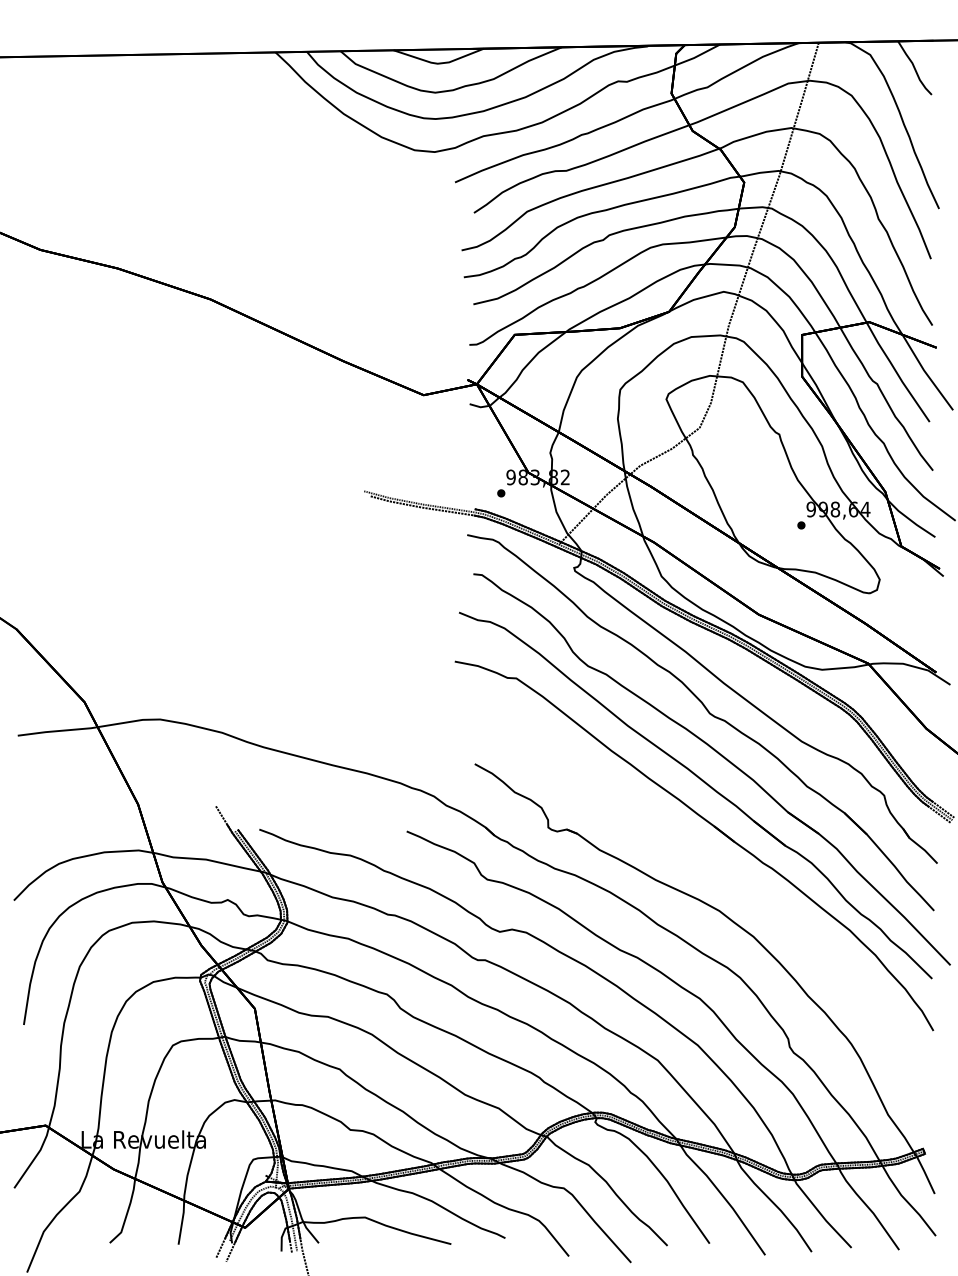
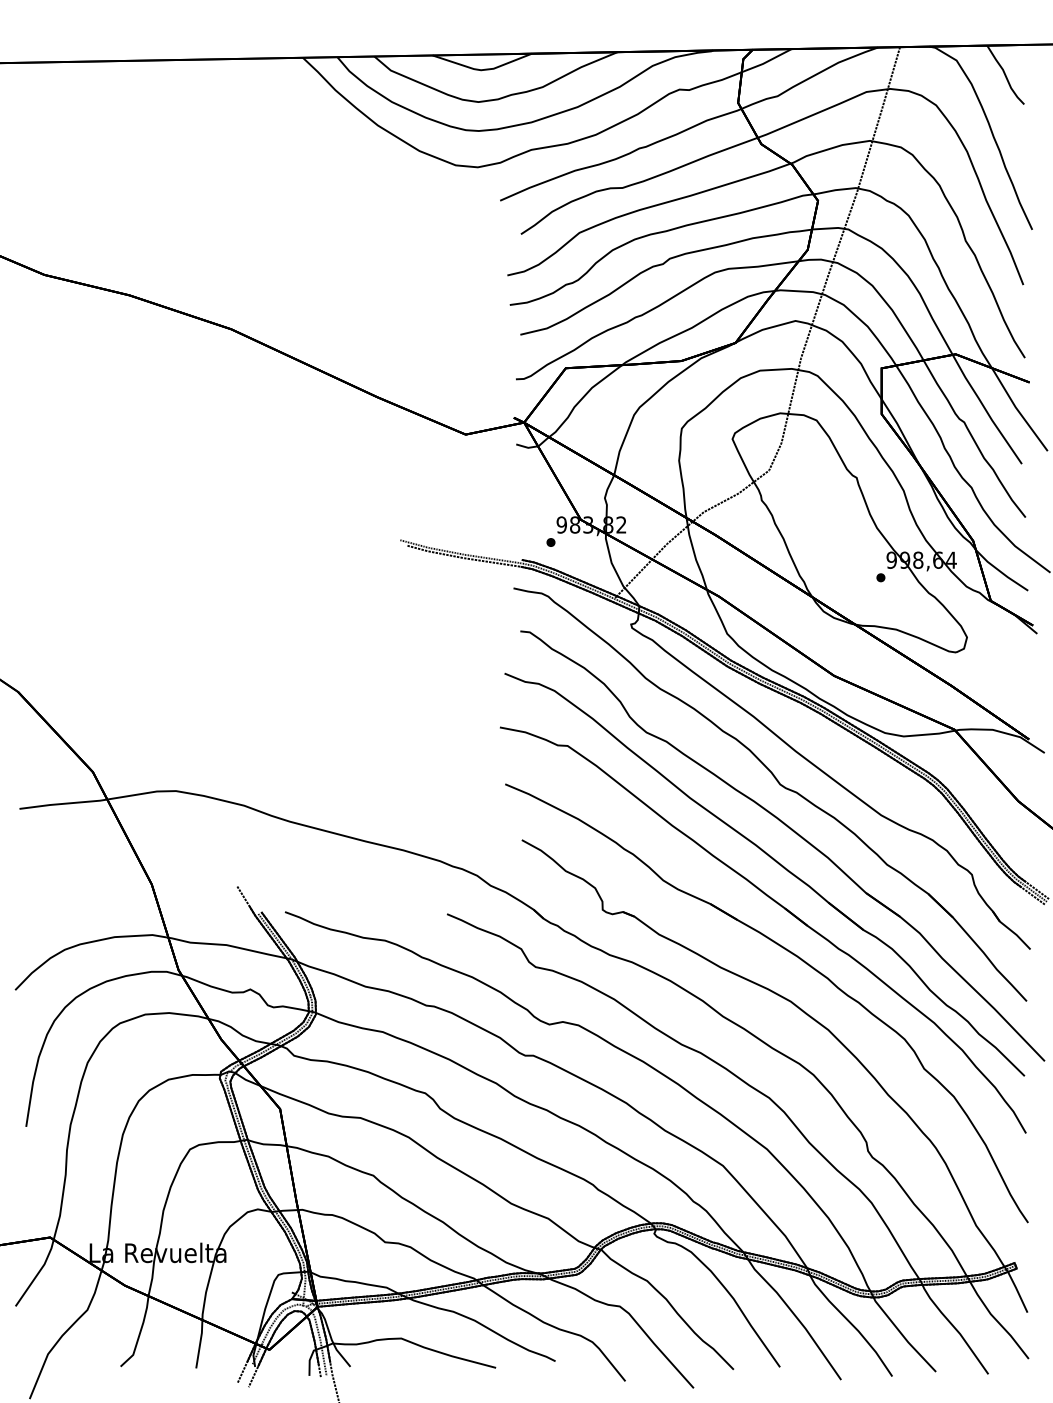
part: (727, 872) -> (799, 959), added

